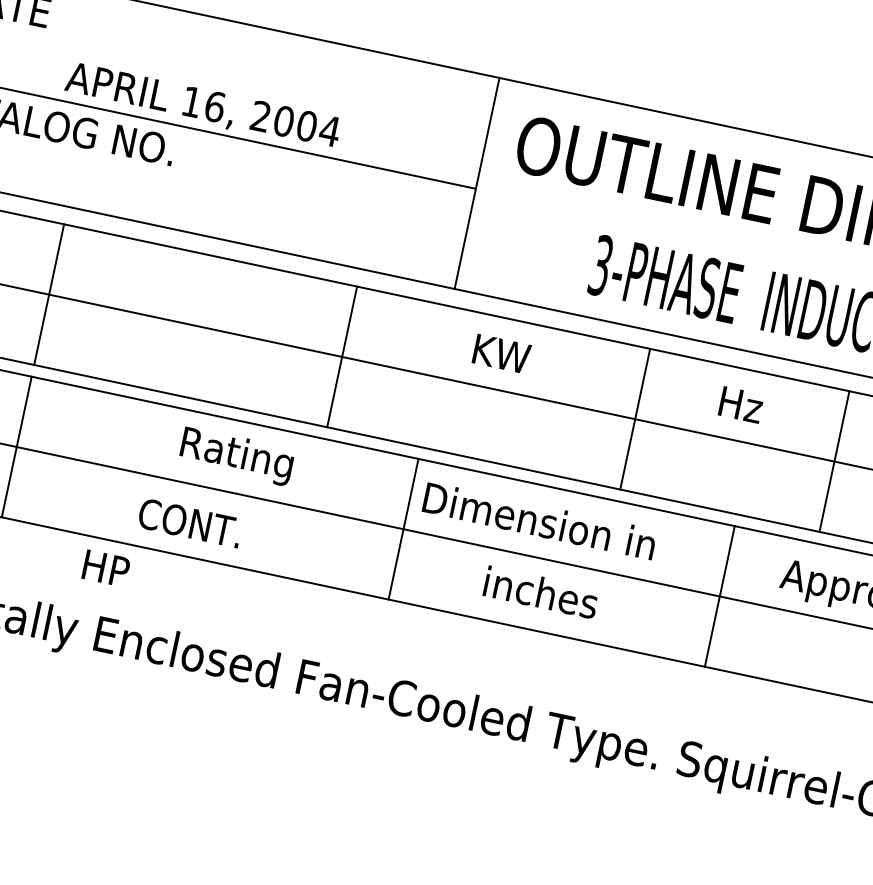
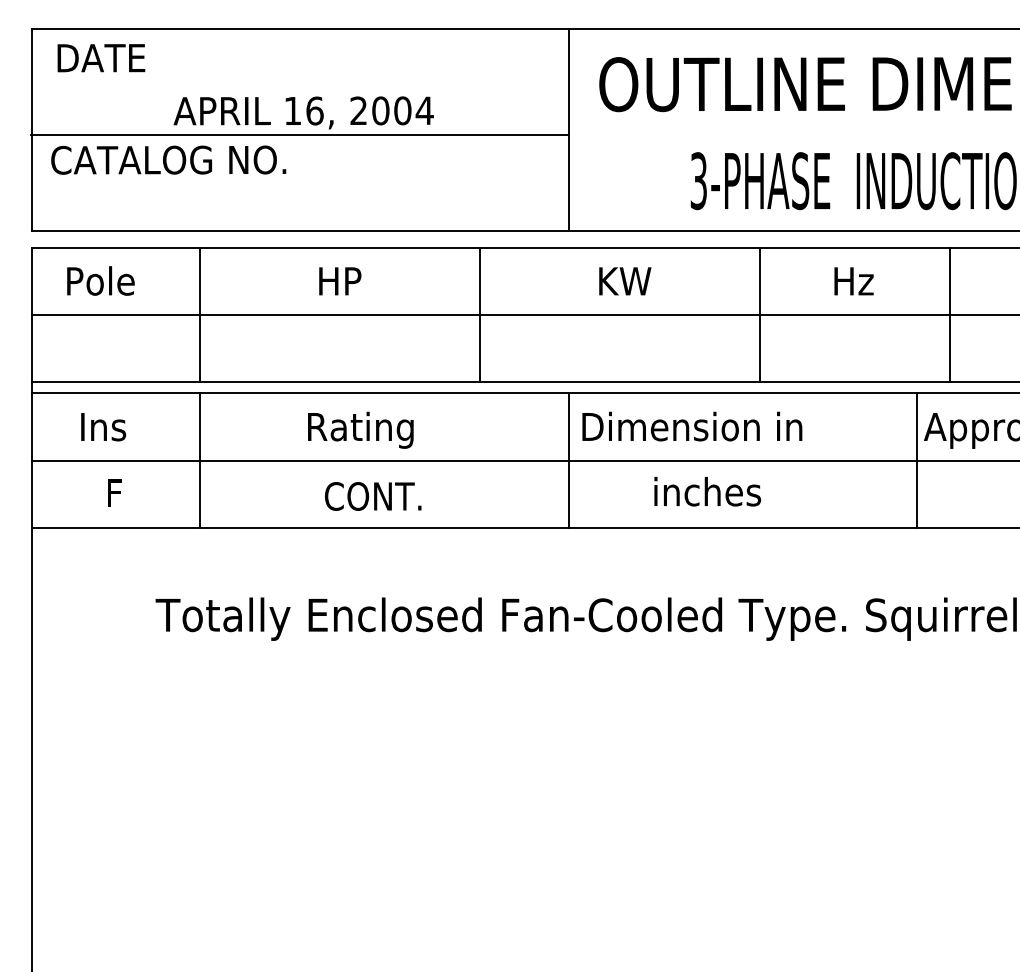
text: (236, 455) -> (360, 429), moved
text: (106, 568) -> (340, 281), moved
line: (719, 596) -> (916, 460), moved

